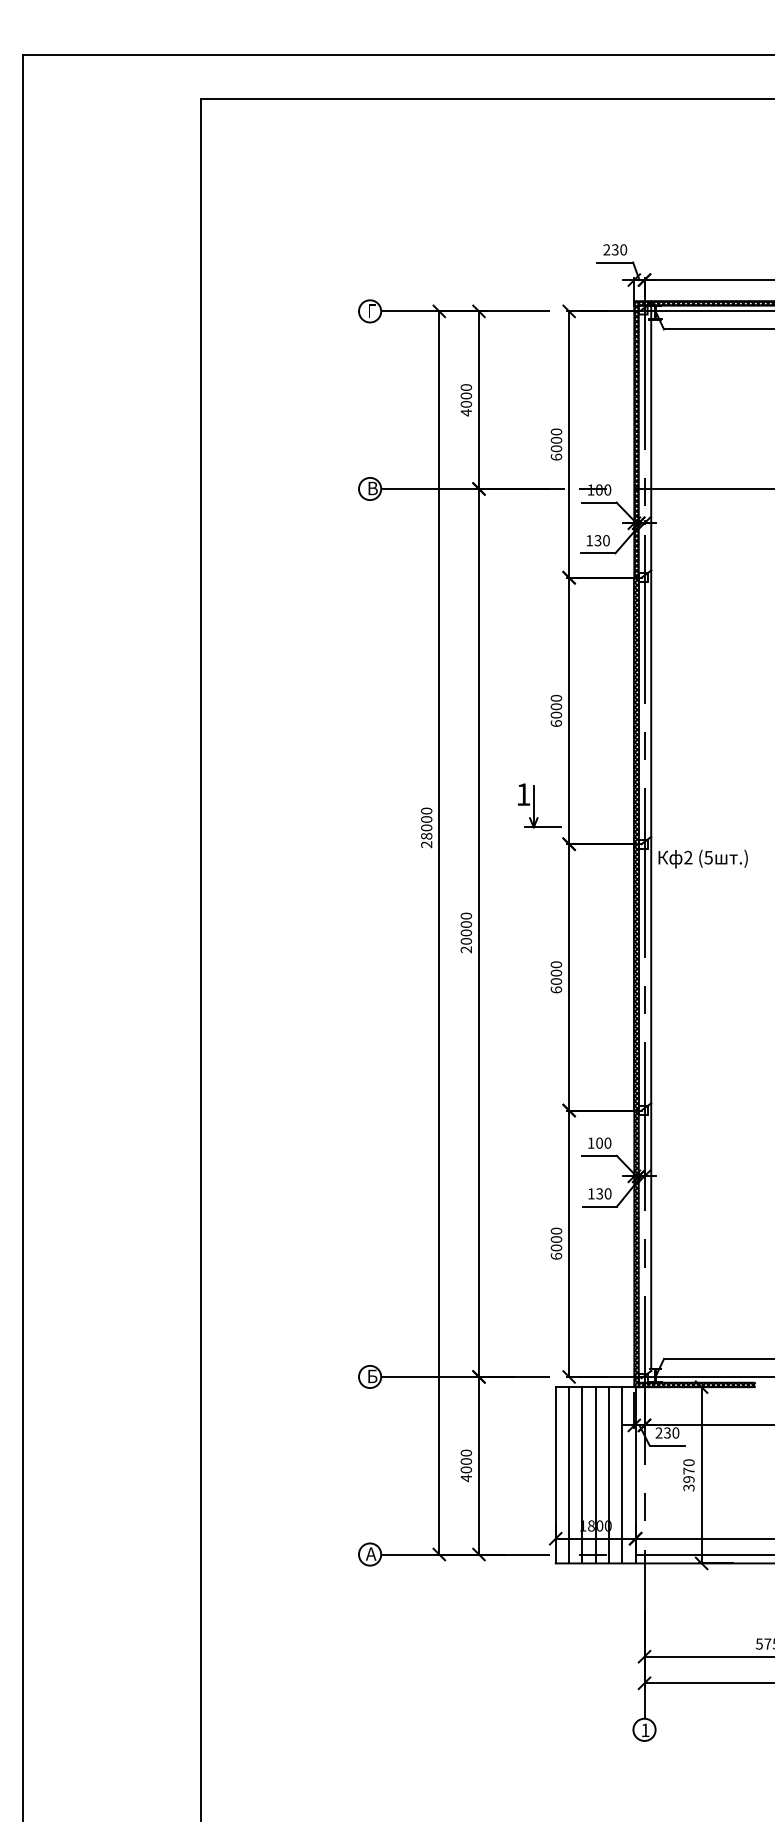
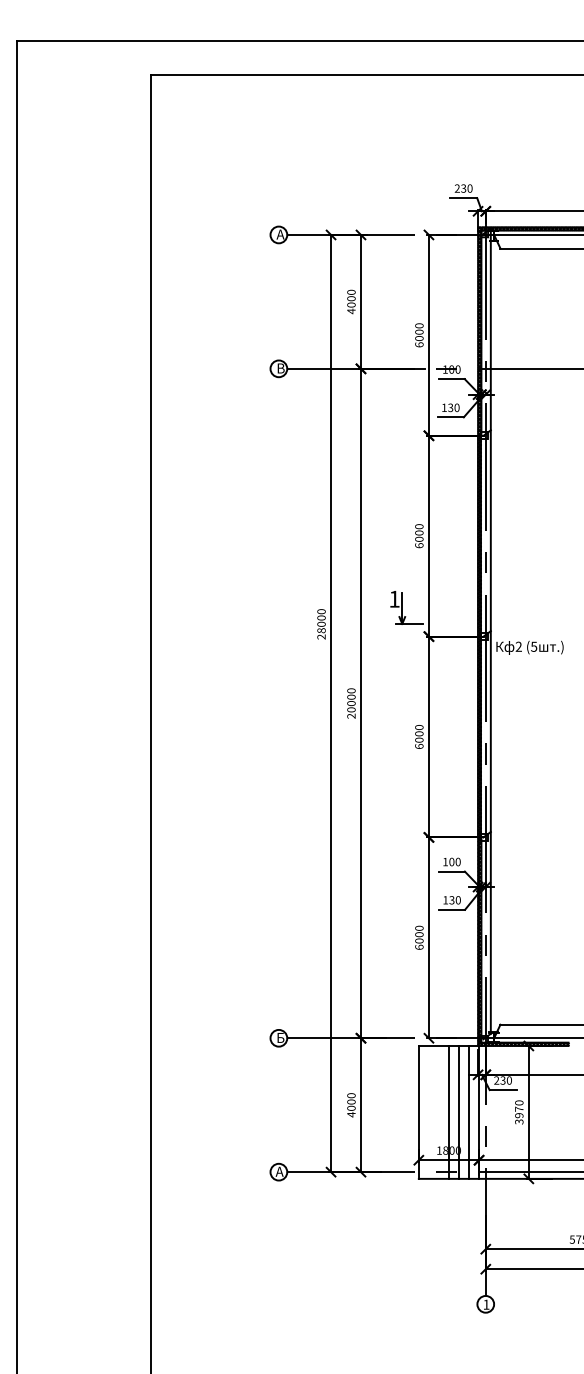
text: (372, 310) -> (280, 234), Г -> А
line: (569, 1475) -> (429, 1112), removed
line: (582, 1475) -> (439, 1112), removed

